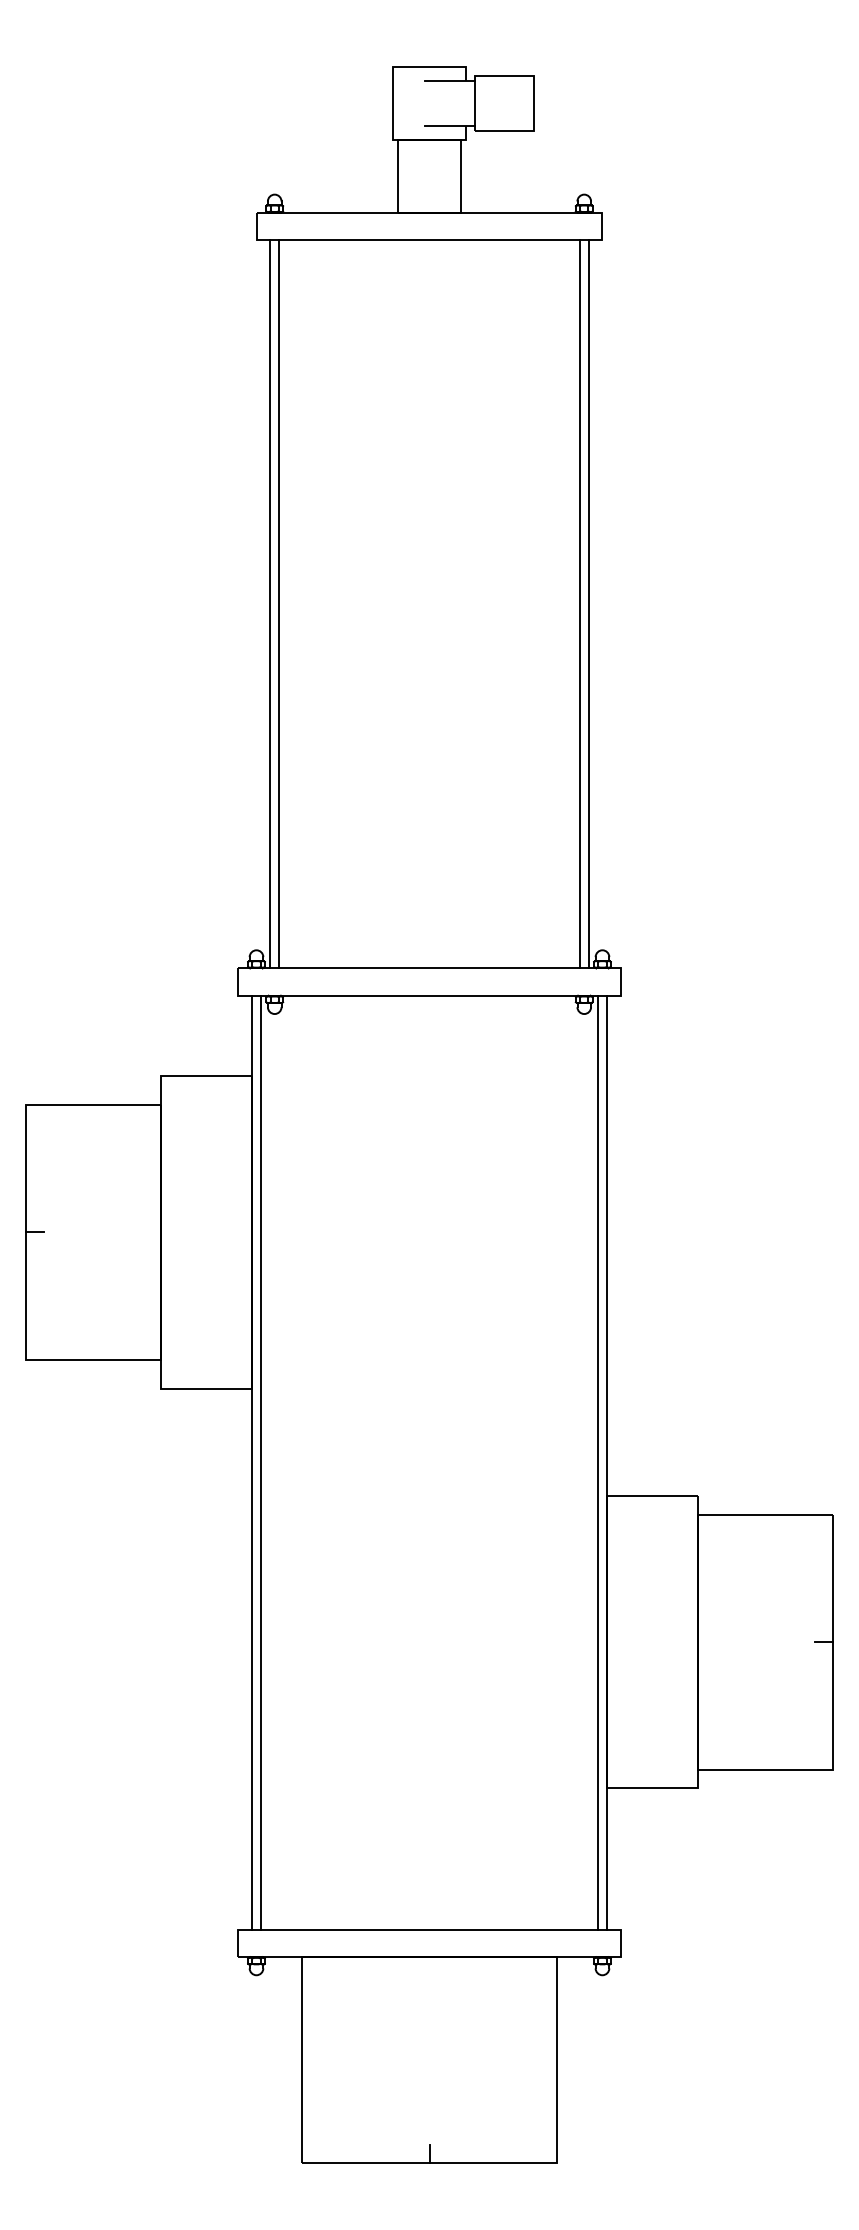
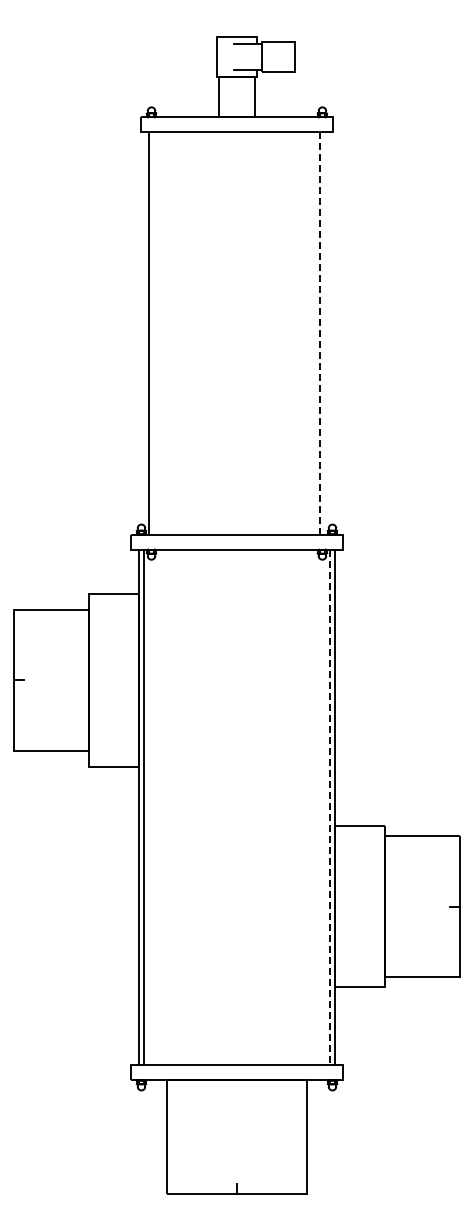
line: (280, 604) -> (154, 333), removed
line: (587, 604) -> (324, 333), removed
line: (578, 606) -> (319, 334), solid -> dashed
line: (597, 1462) -> (329, 807), solid -> dashed

